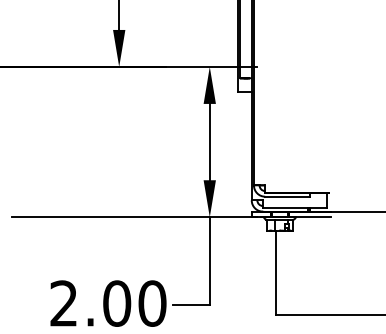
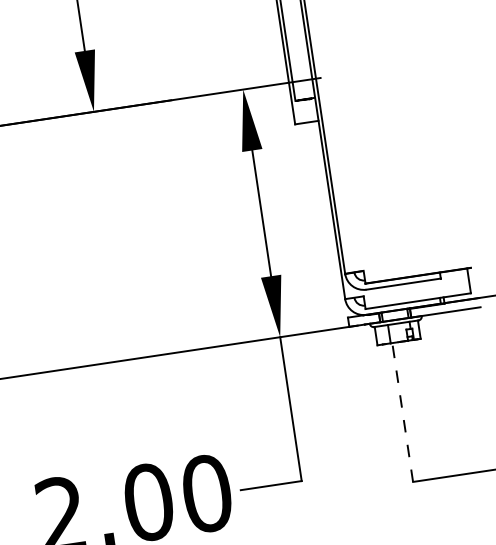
line: (275, 272) -> (402, 412), solid -> dashed

